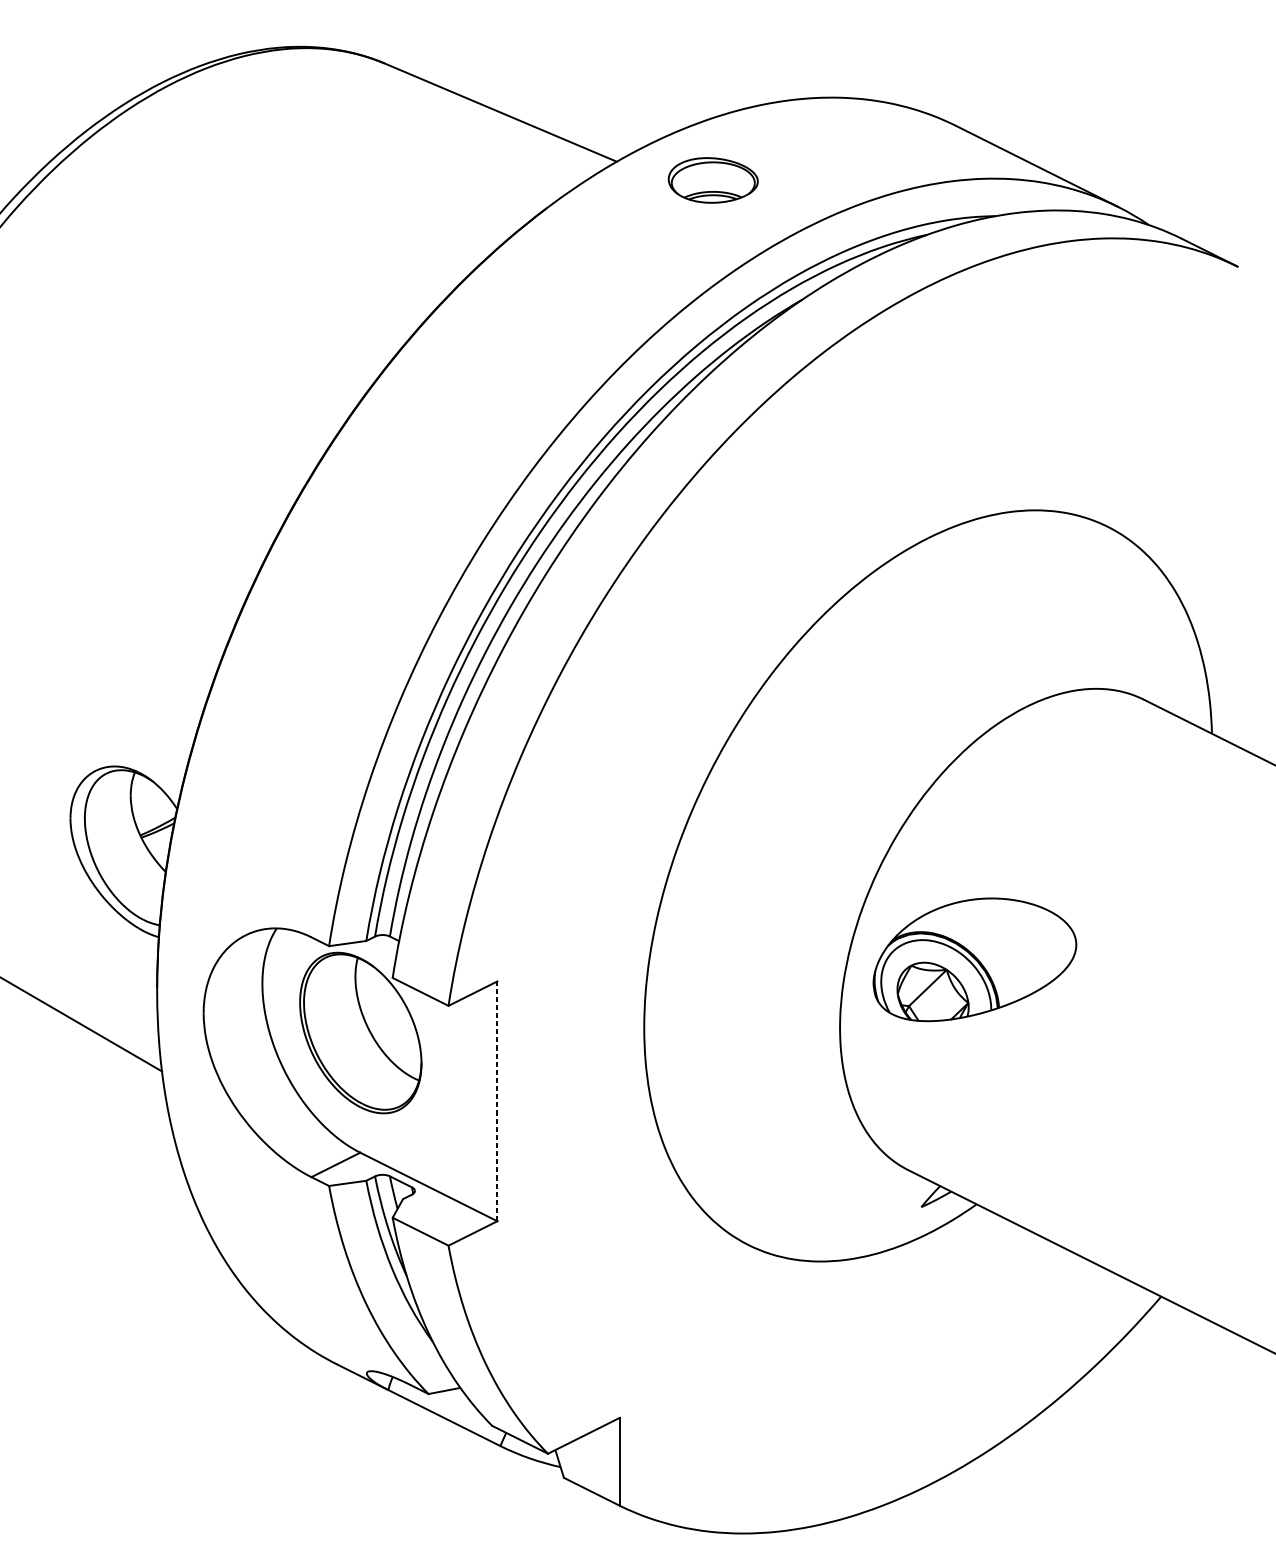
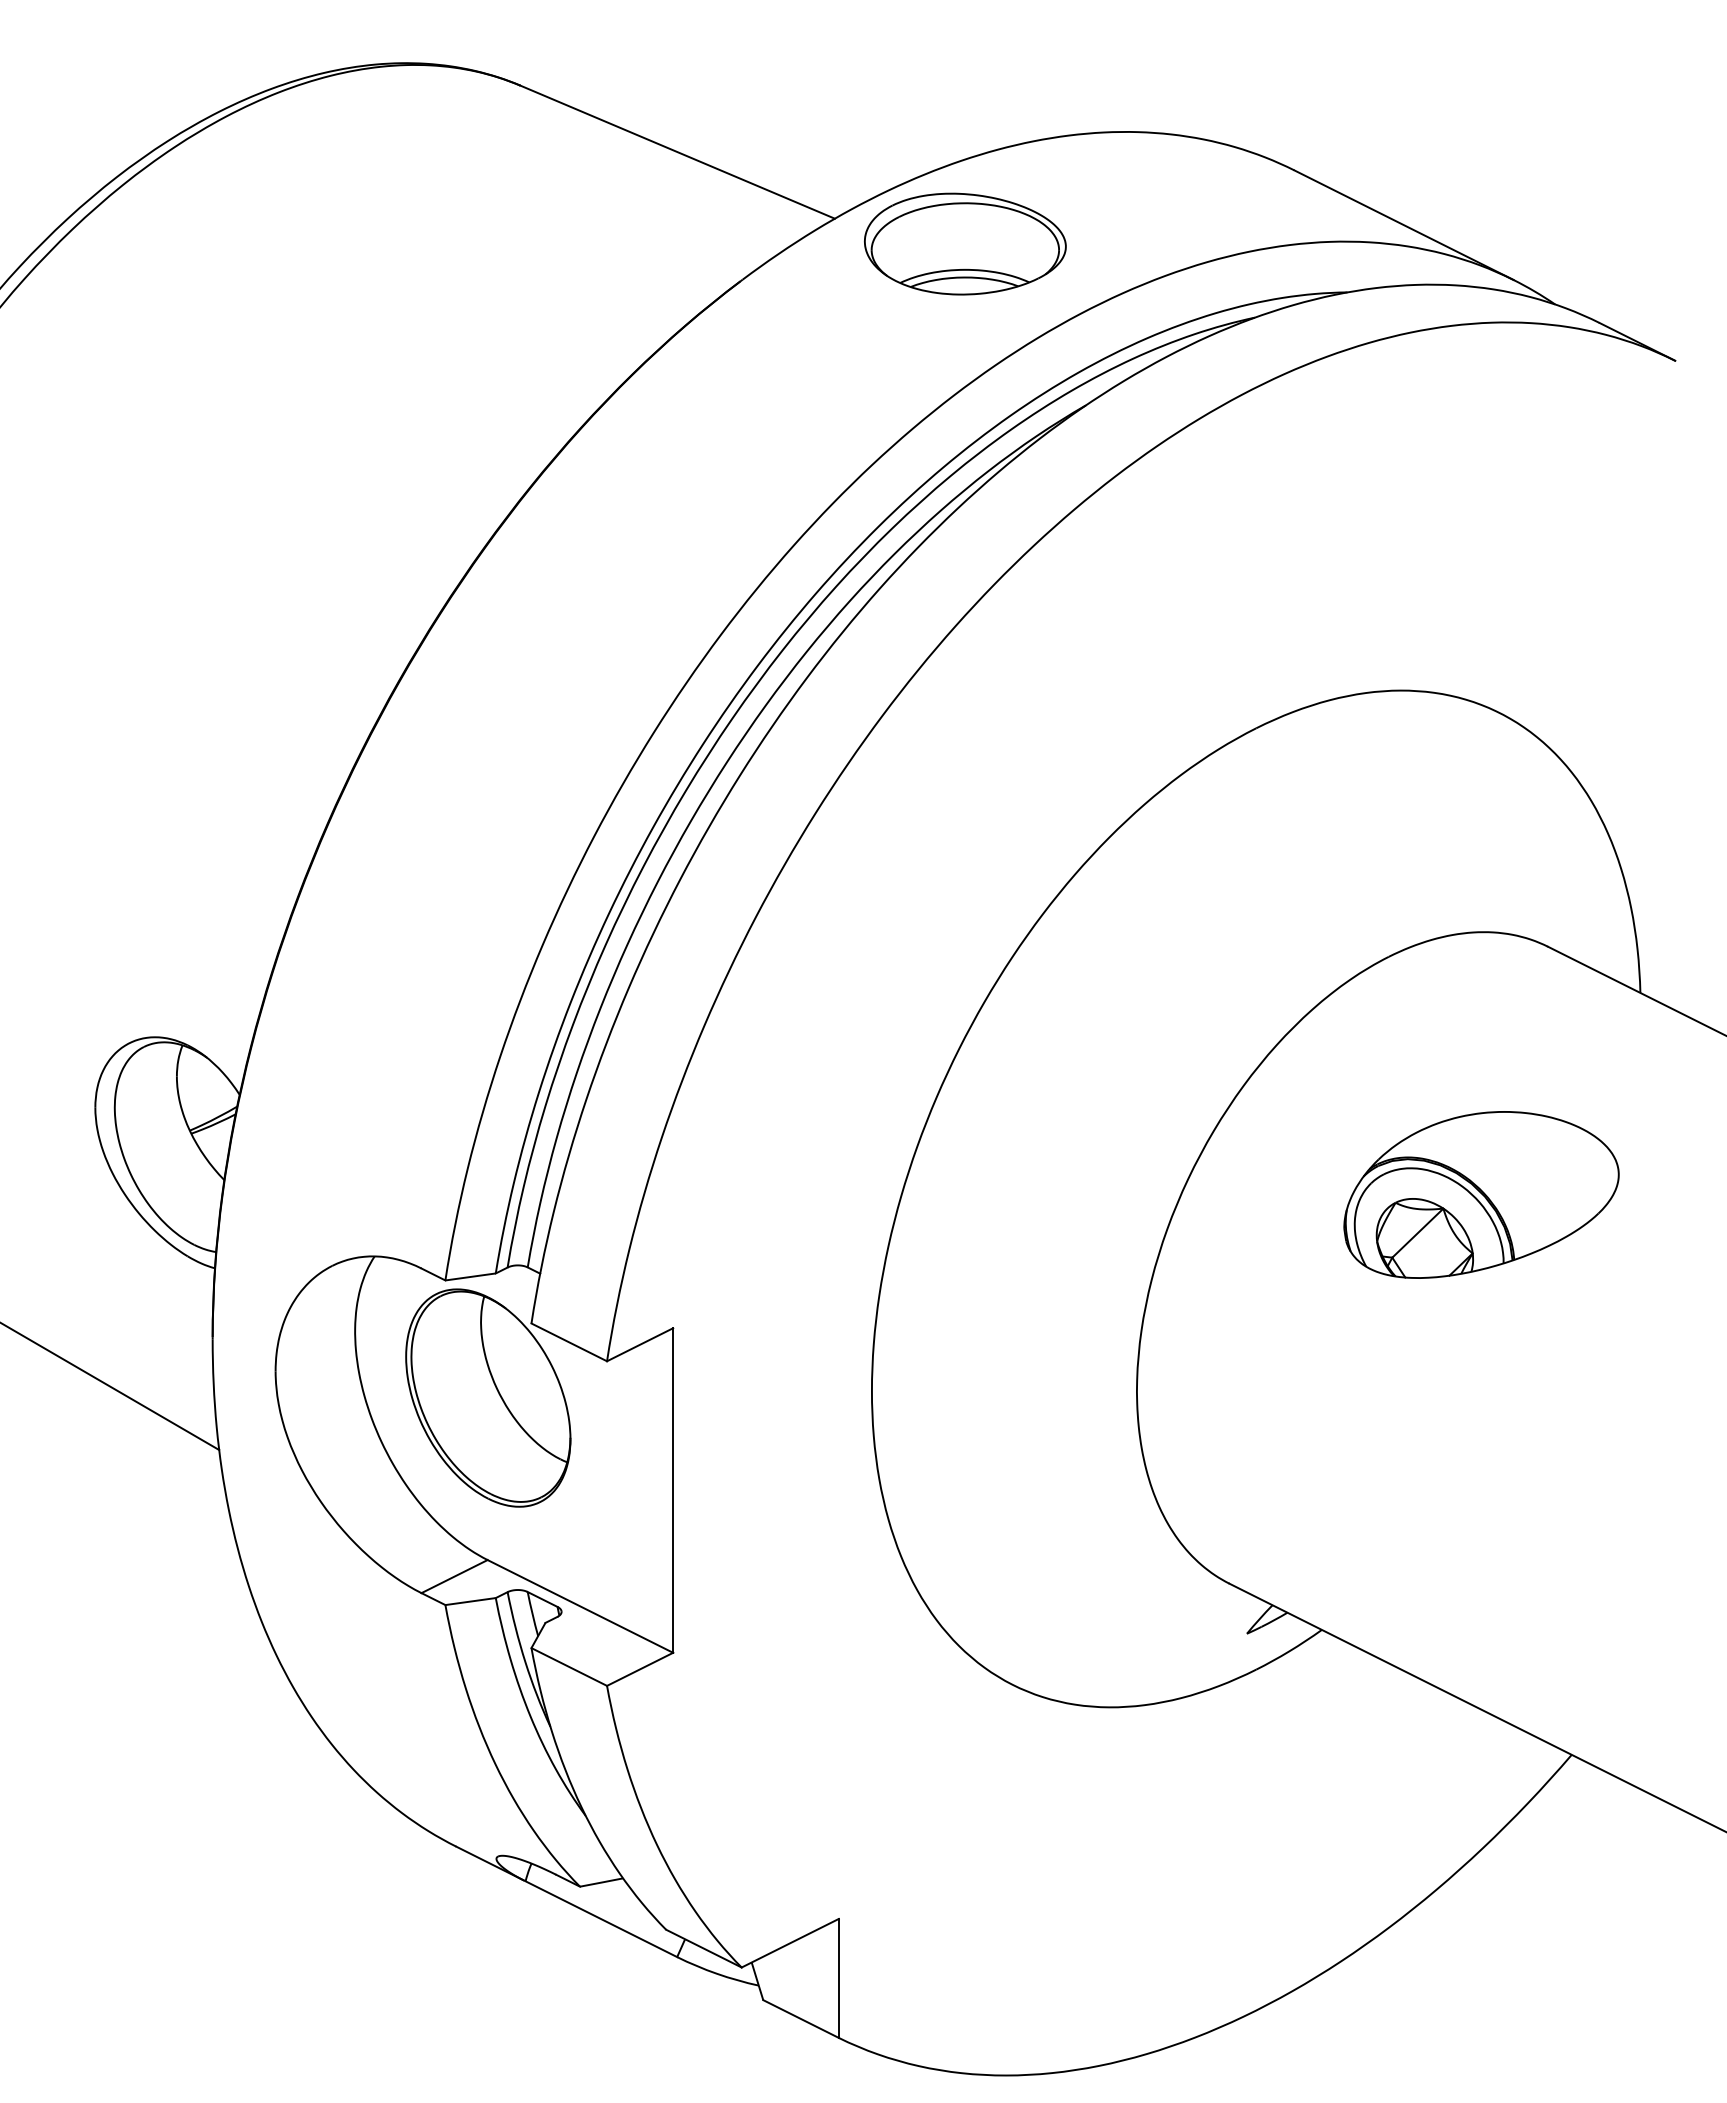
part: (713, 180) -> (965, 243), size x1.67
part: (974, 959) -> (1481, 1194), moved
line: (497, 1101) -> (673, 1490), dashed -> solid

